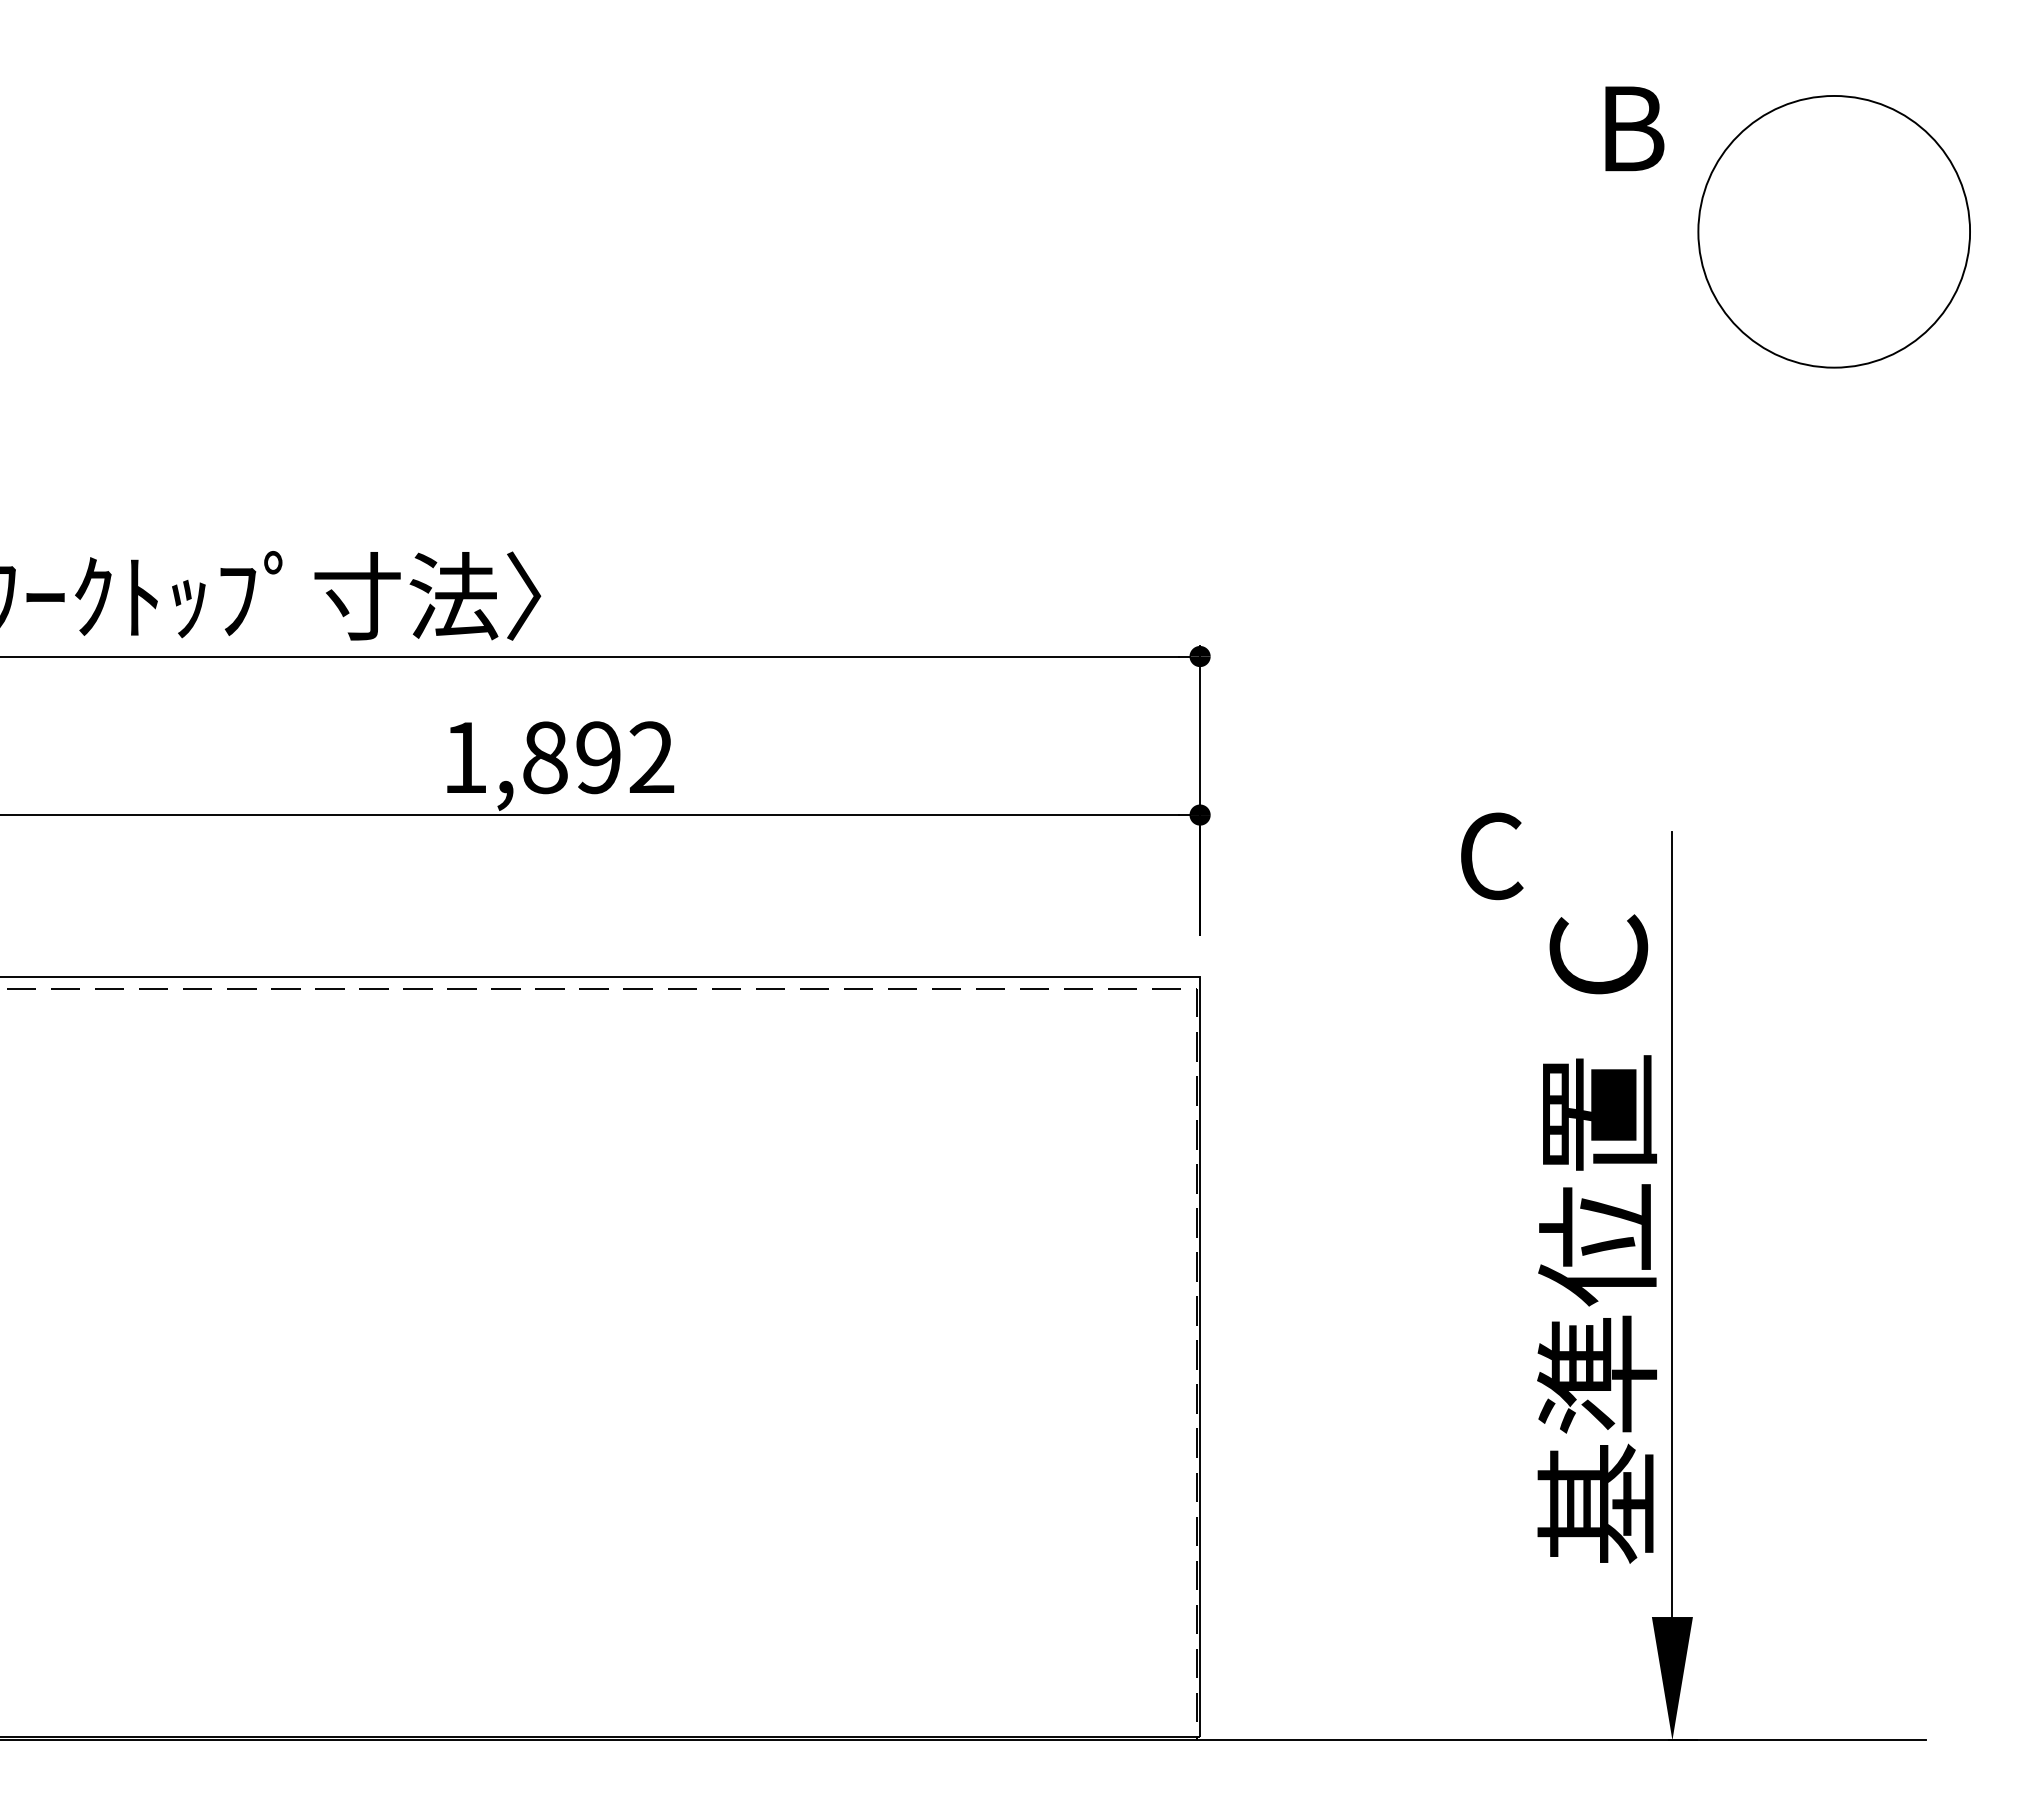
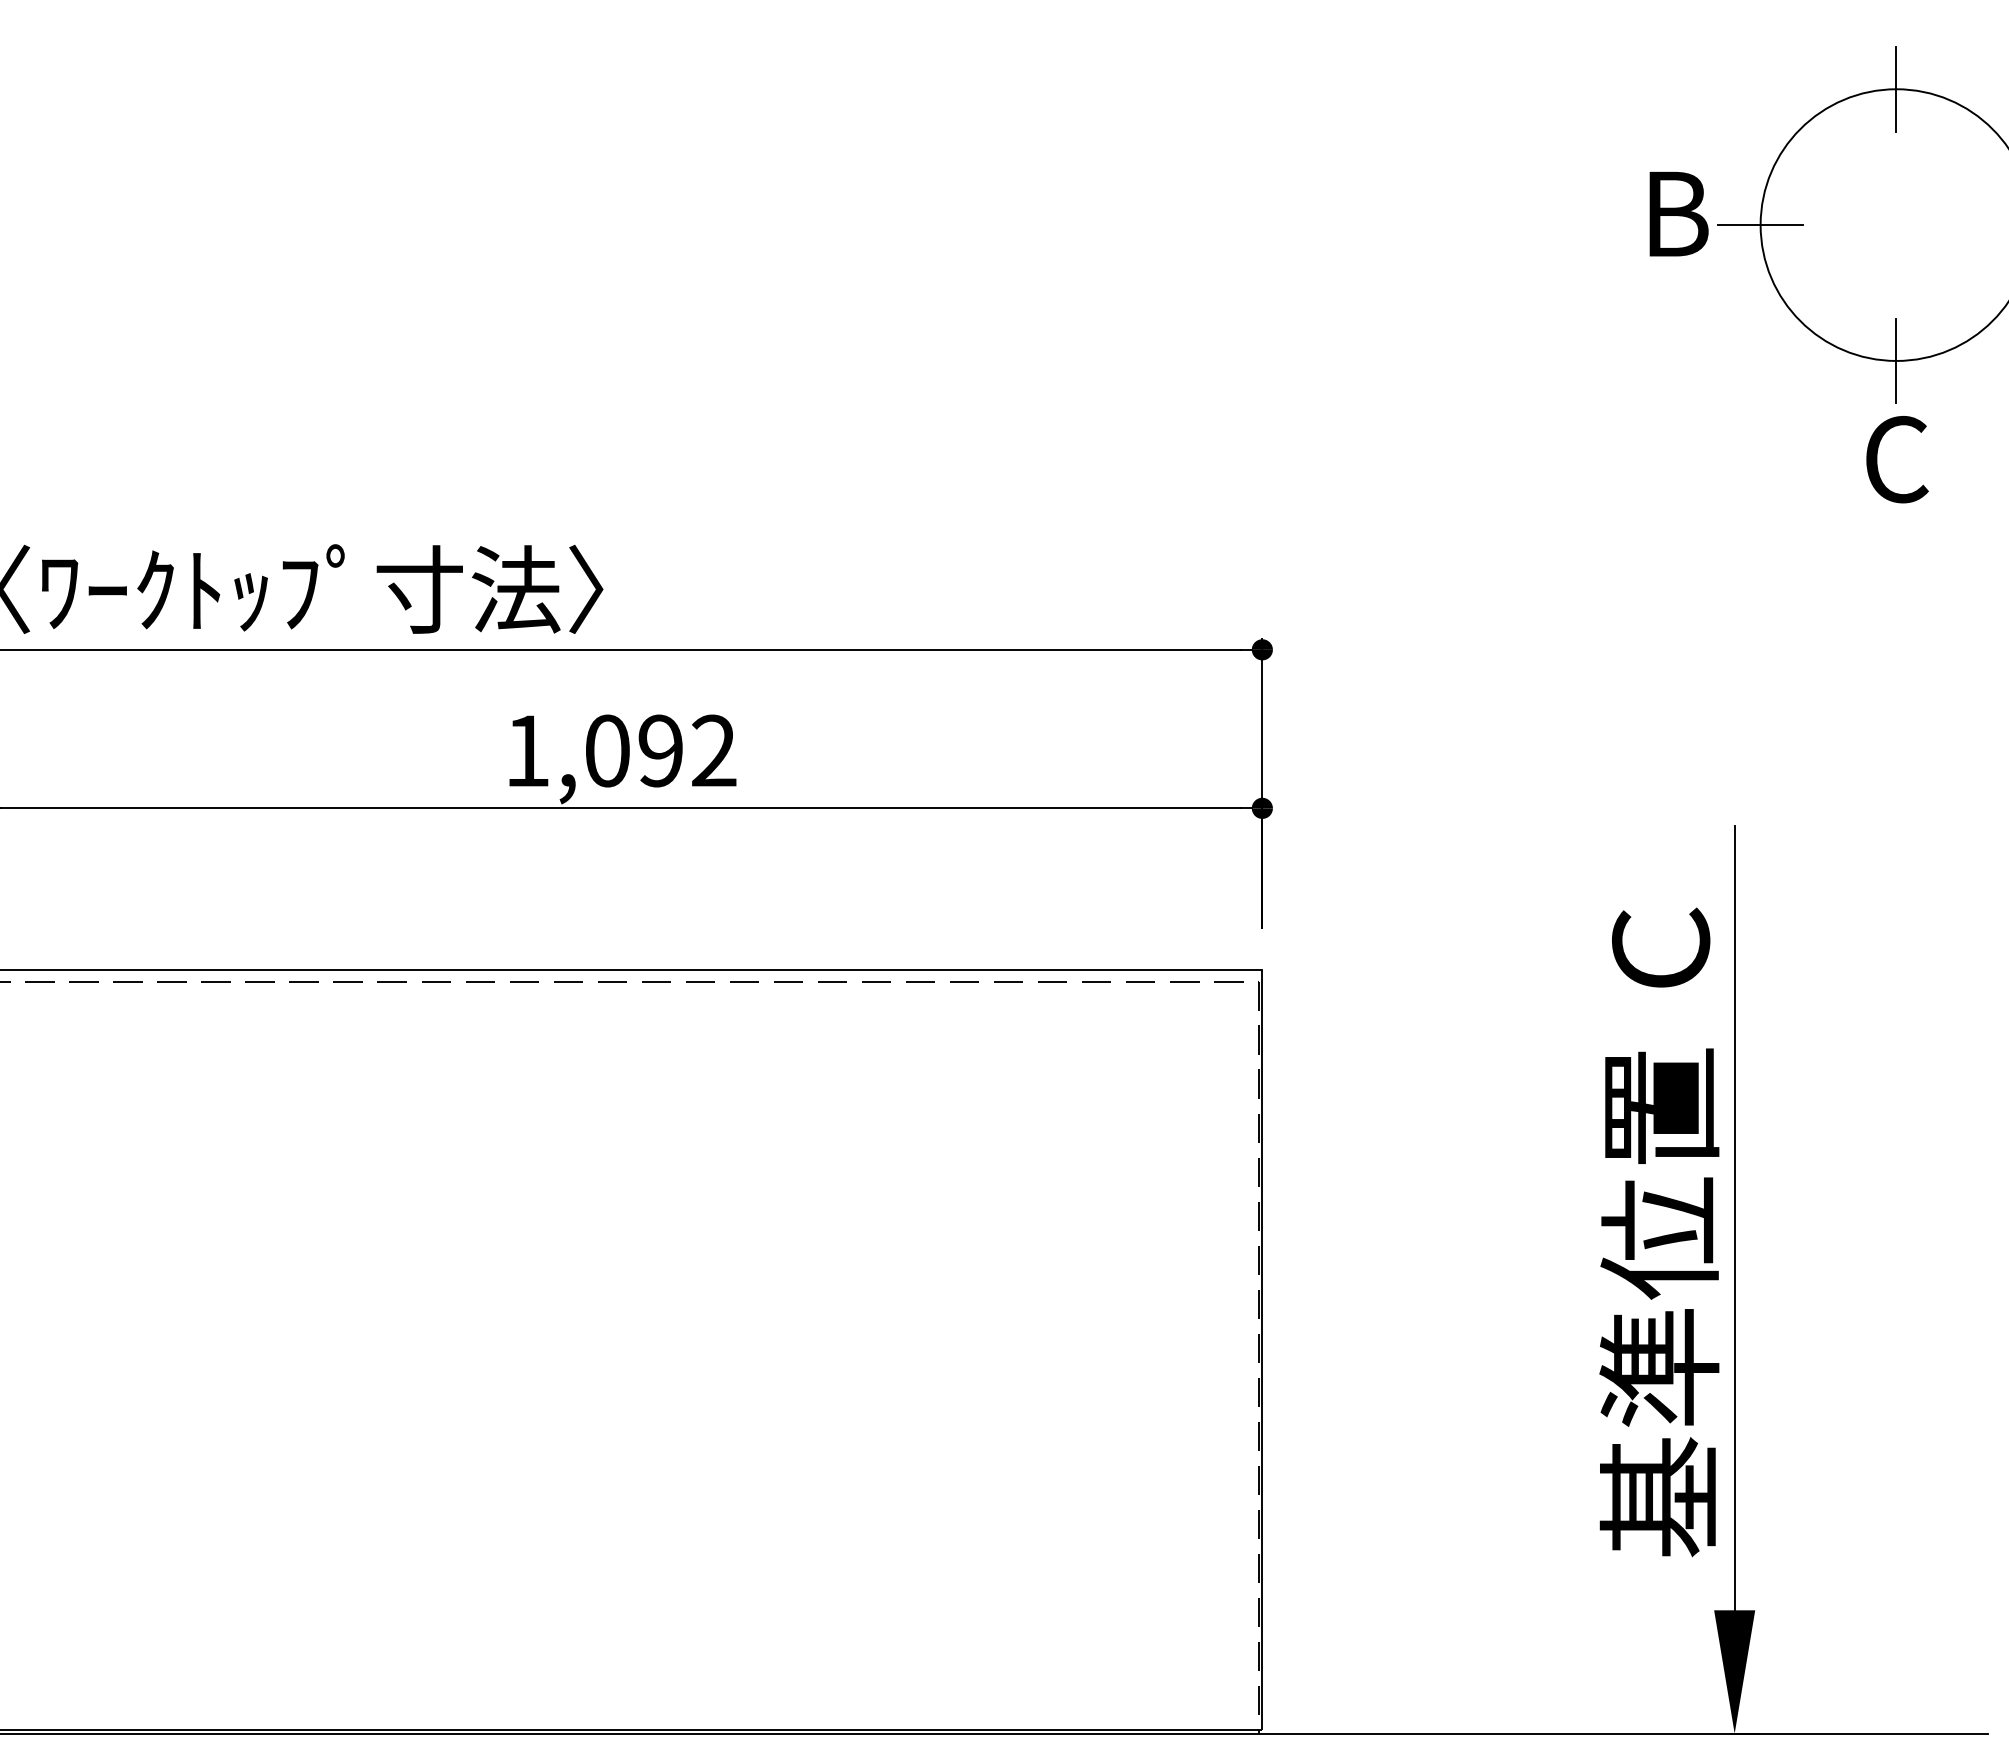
line: (1834, 95) -> (1896, 88), added
text: (1634, 128) -> (1678, 213), moved
line: (1698, 231) -> (1760, 224), added
line: (1834, 367) -> (1896, 360), added
text: (545, 757) -> (607, 750), 1,892 -> 1,092
text: (1492, 856) -> (1897, 459), moved

